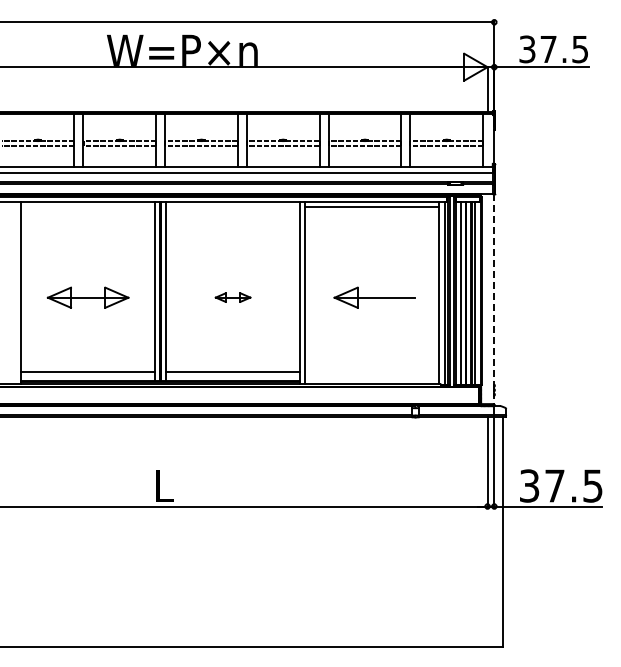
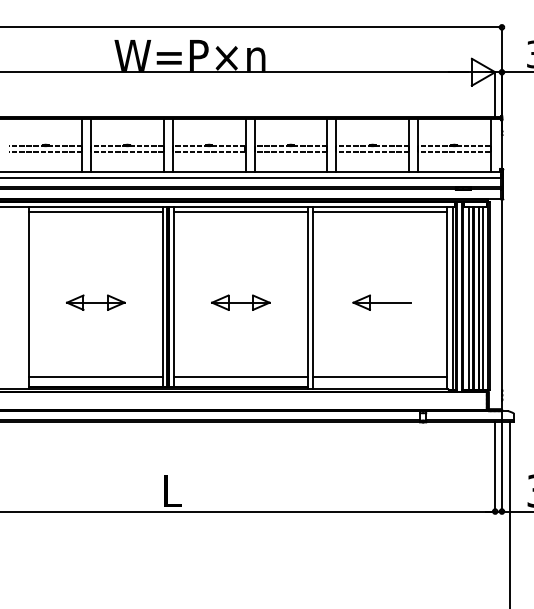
line: (87, 206) -> (95, 211), added
line: (232, 206) -> (240, 211), added
part: (87, 297) -> (95, 302), size x0.71
part: (232, 297) -> (240, 302), size x1.67
part: (373, 297) -> (381, 302), size x0.71
line: (494, 300) -> (502, 305), dashed -> solid
line: (371, 372) -> (379, 377), added

